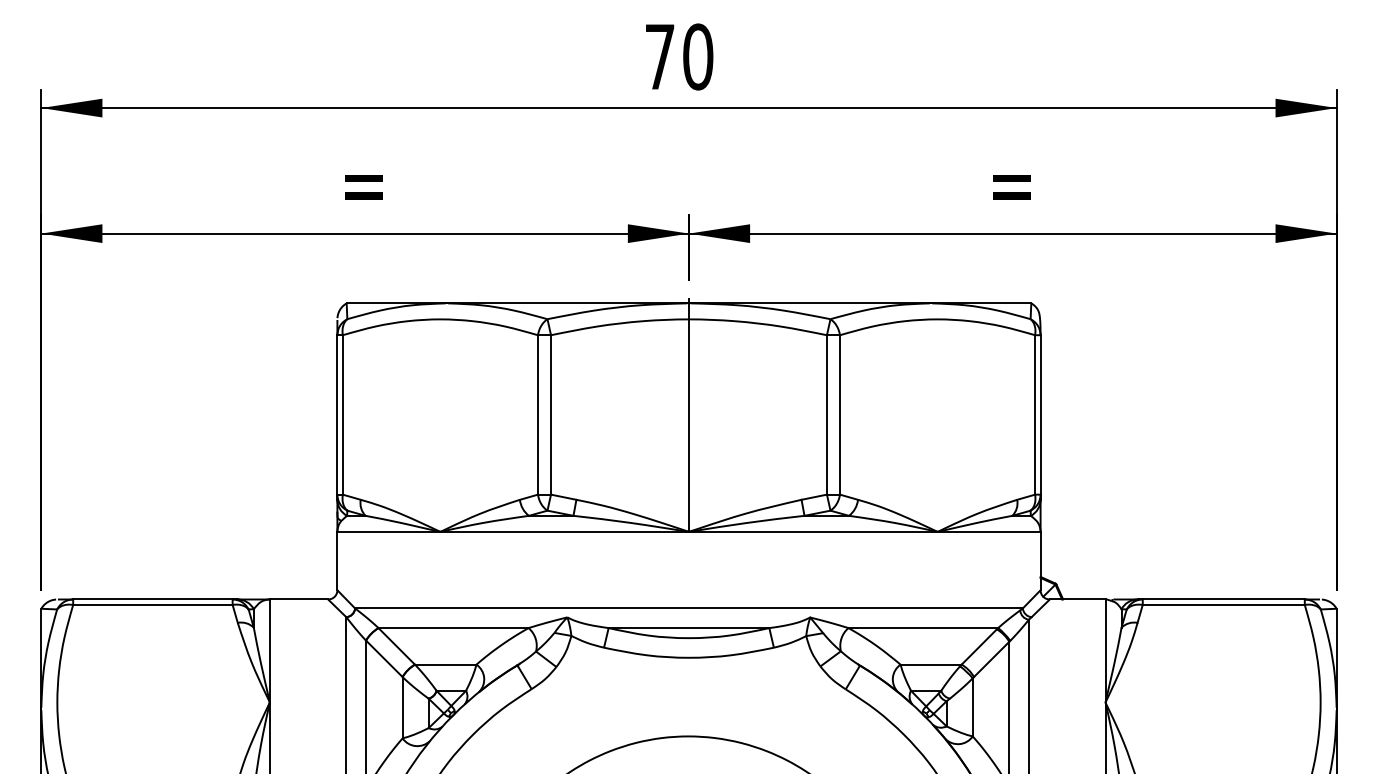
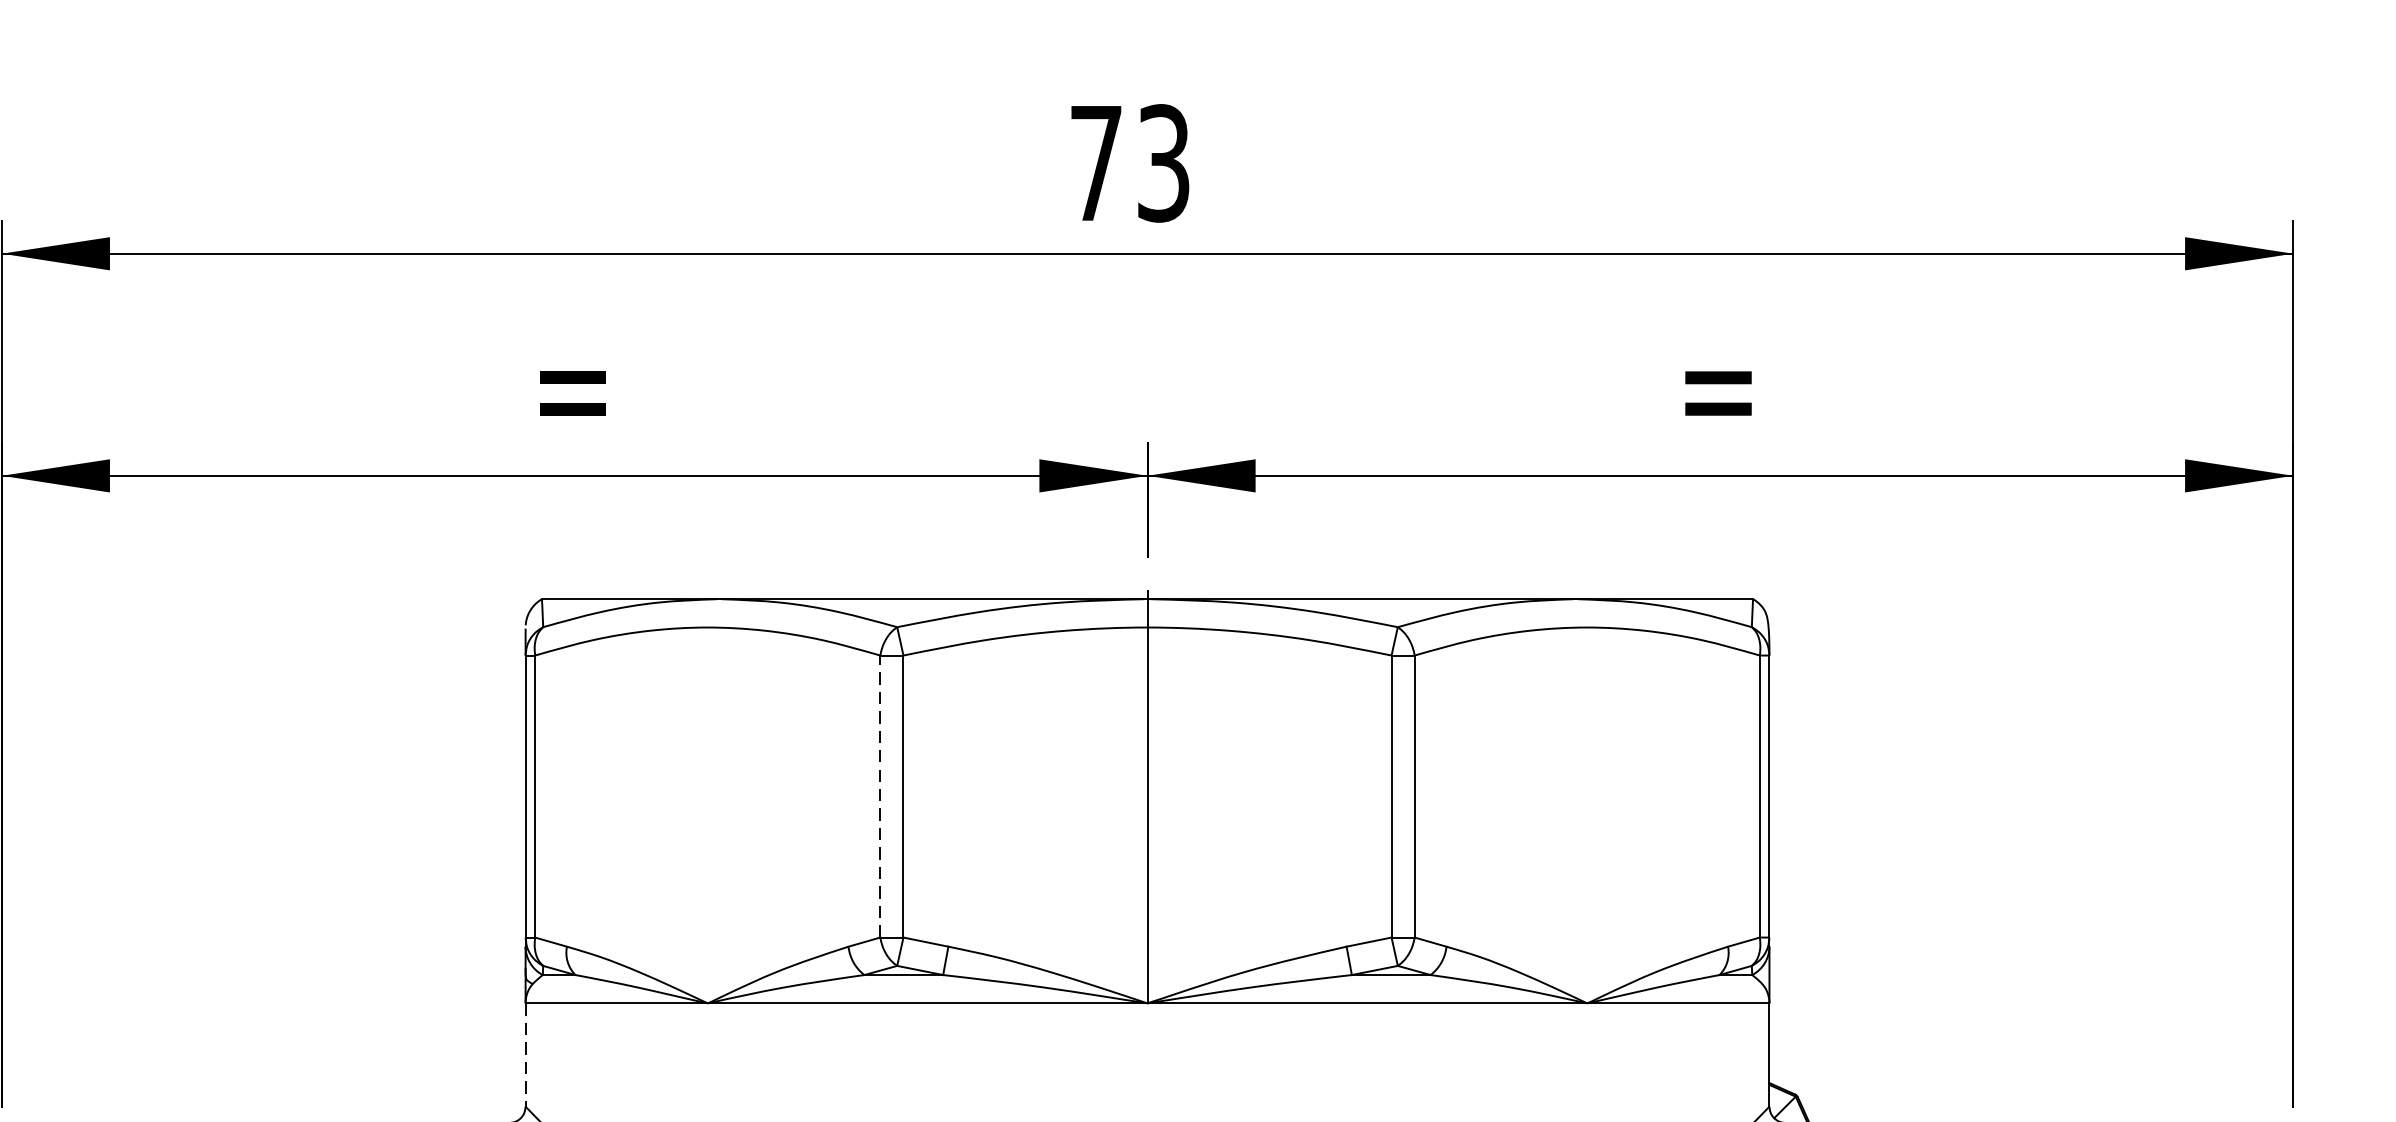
text: (698, 56) -> (1164, 162), 70 -> 73
line: (537, 414) -> (879, 795), solid -> dashed
line: (337, 561) -> (525, 1055), solid -> dashed

